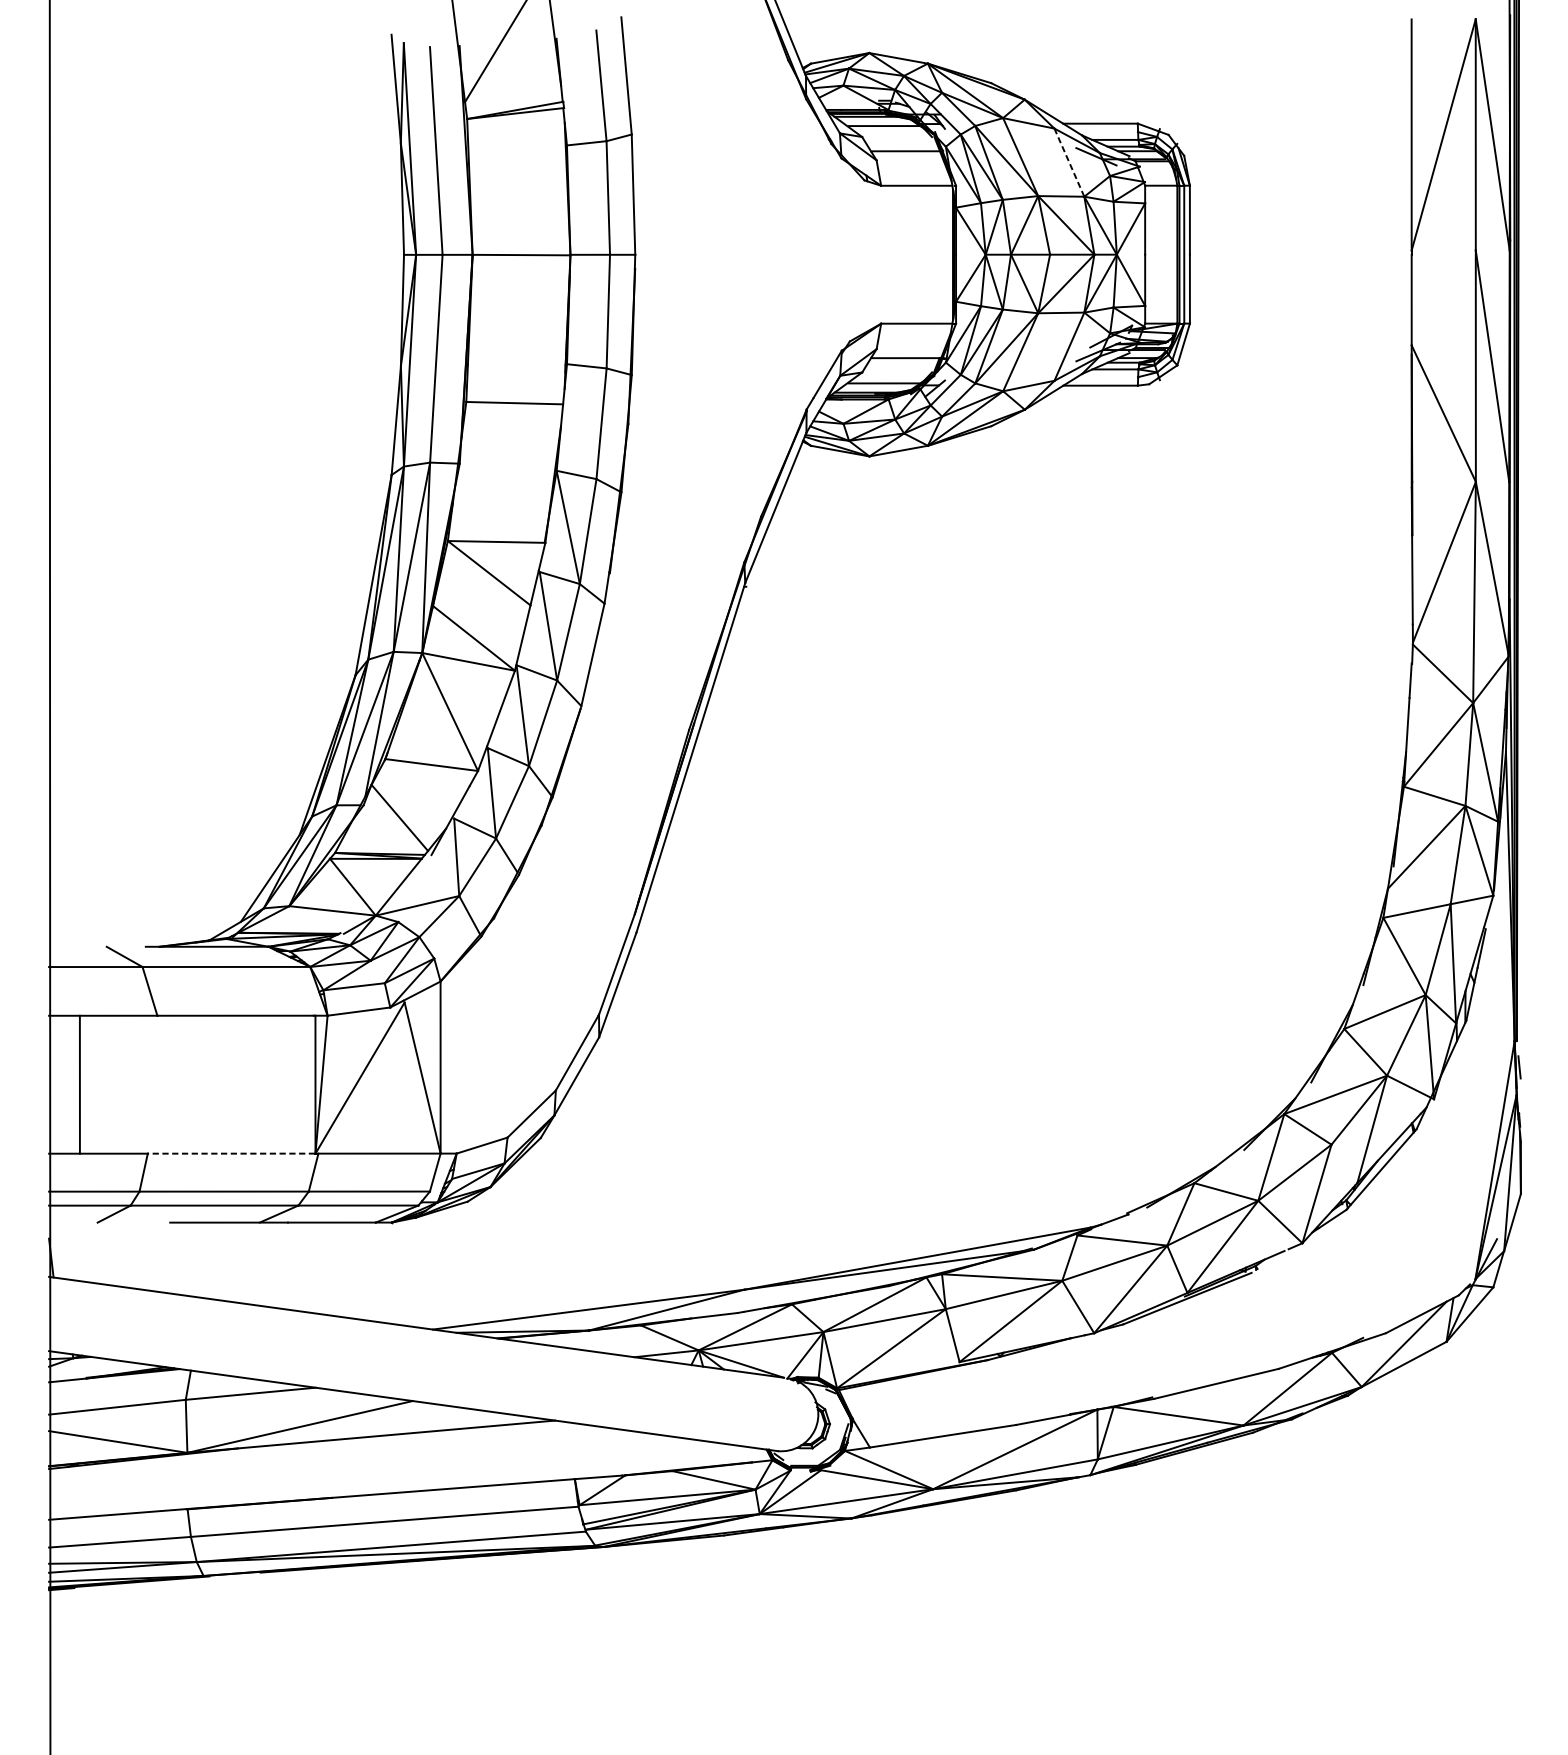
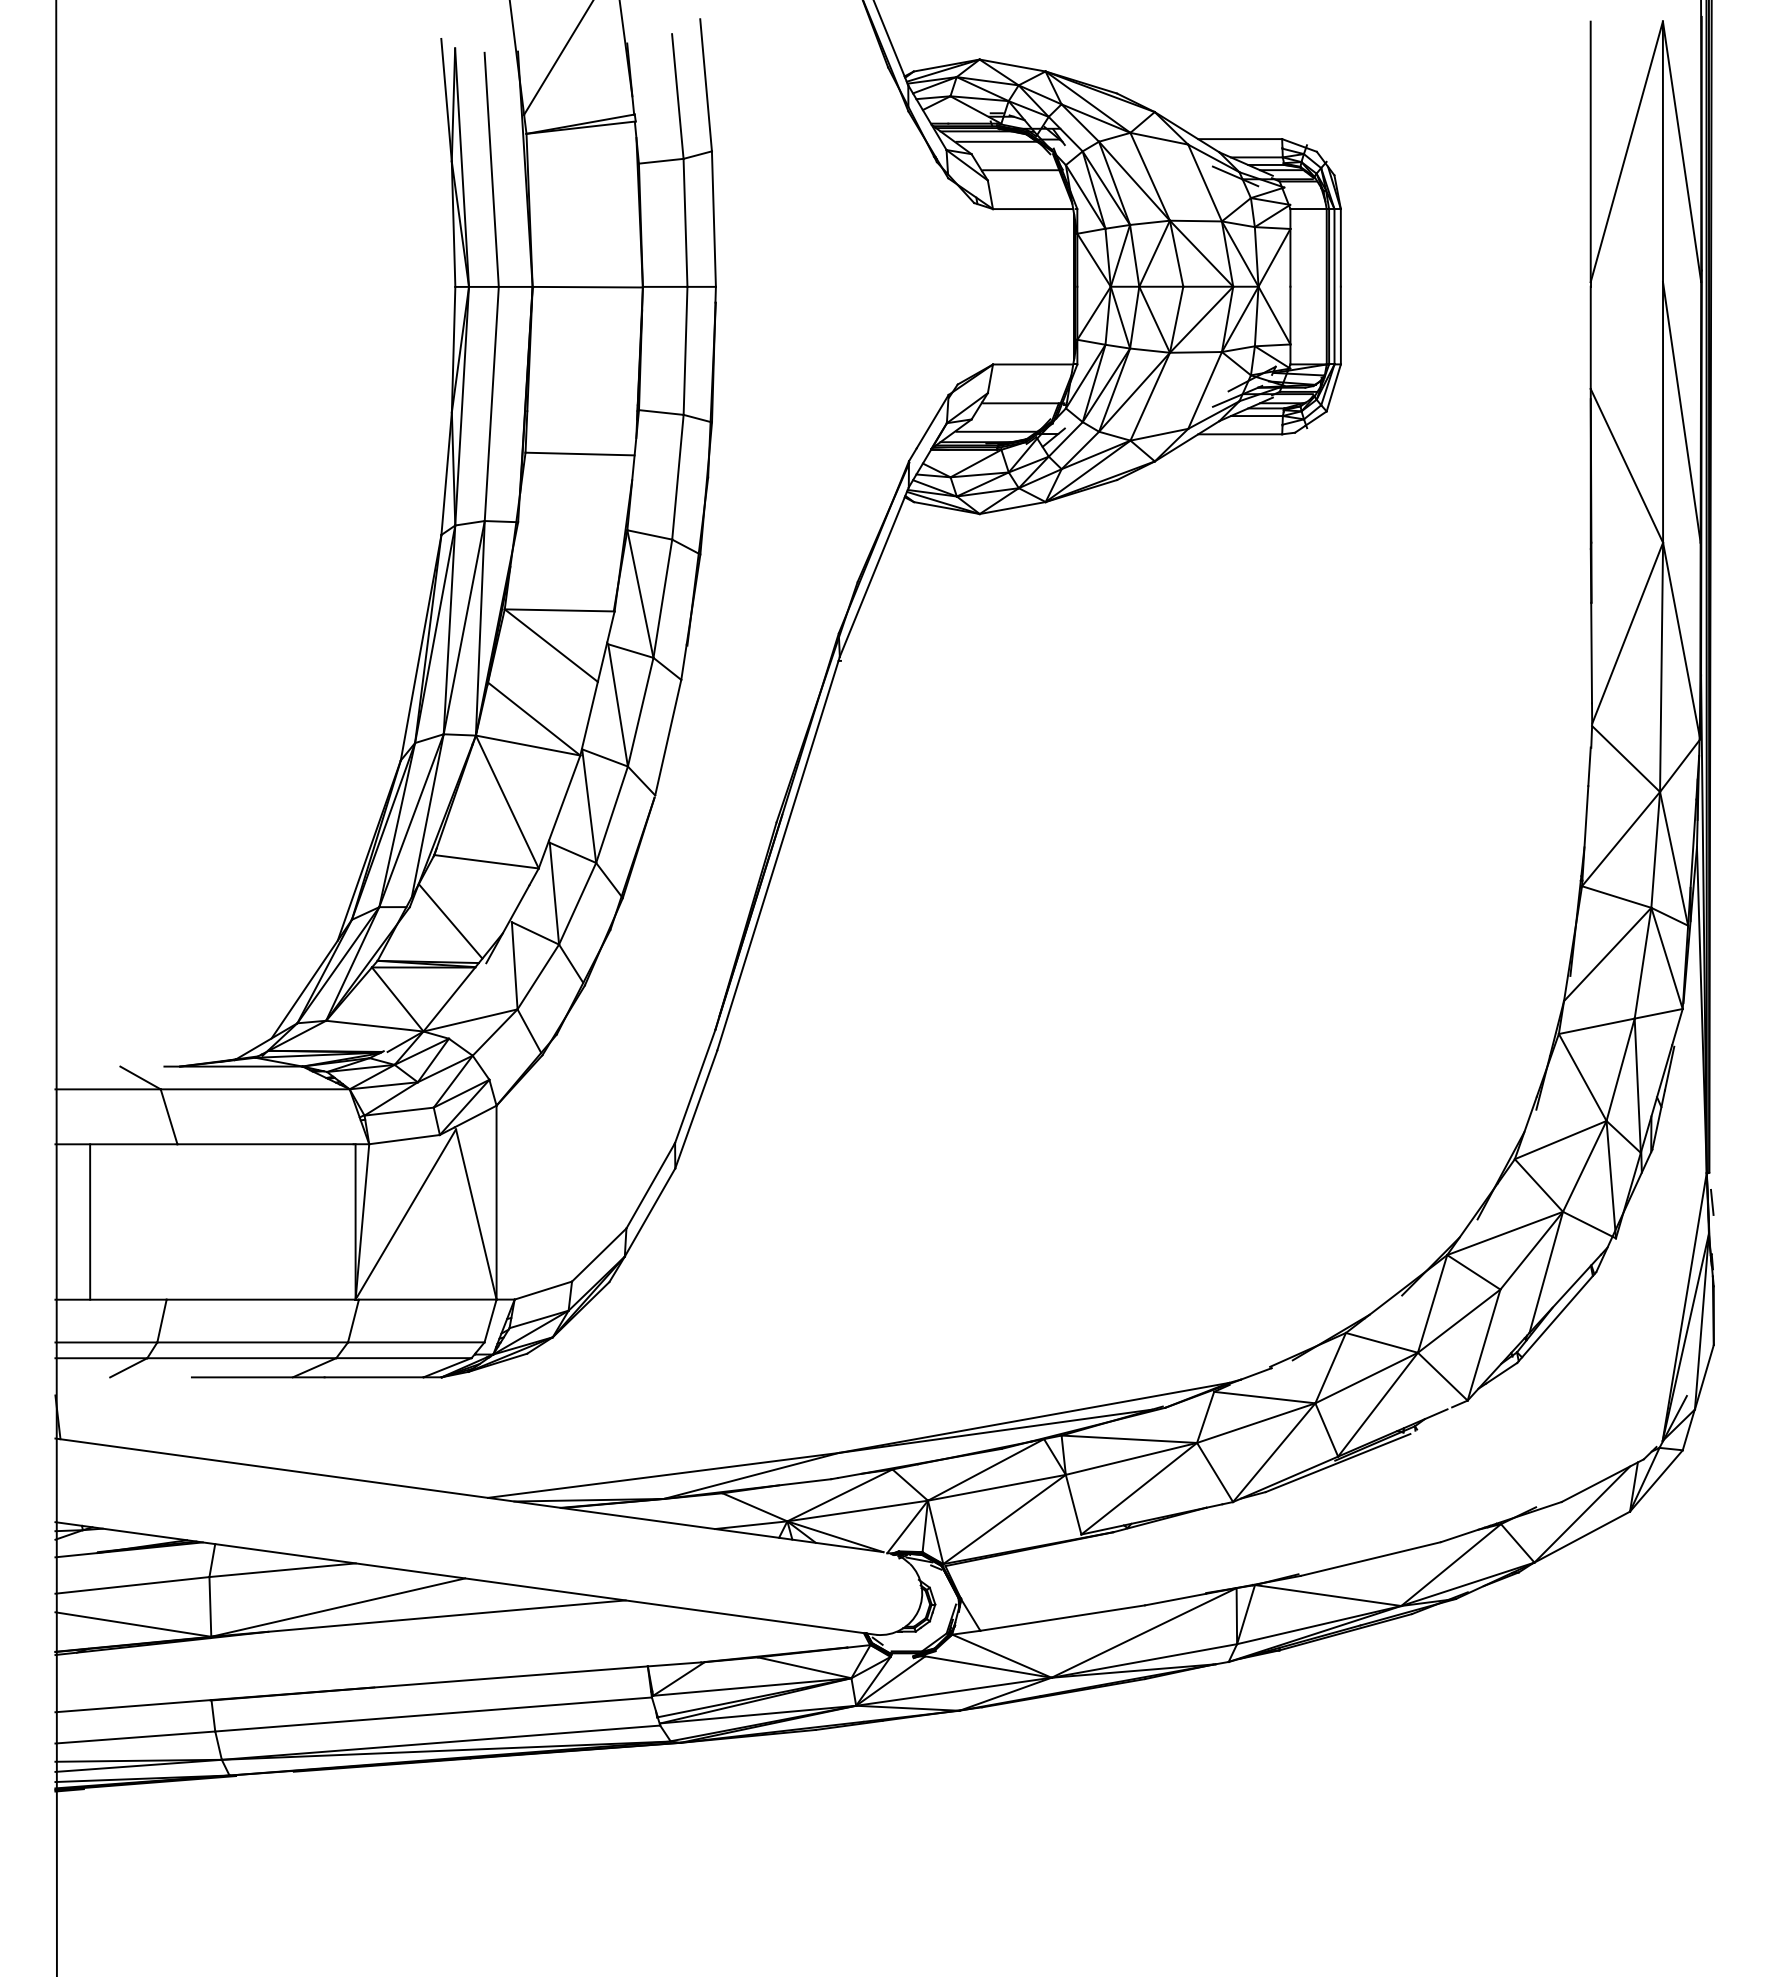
line: (1069, 163) -> (1205, 183), dashed -> solid
line: (231, 1153) -> (260, 1299), dashed -> solid

